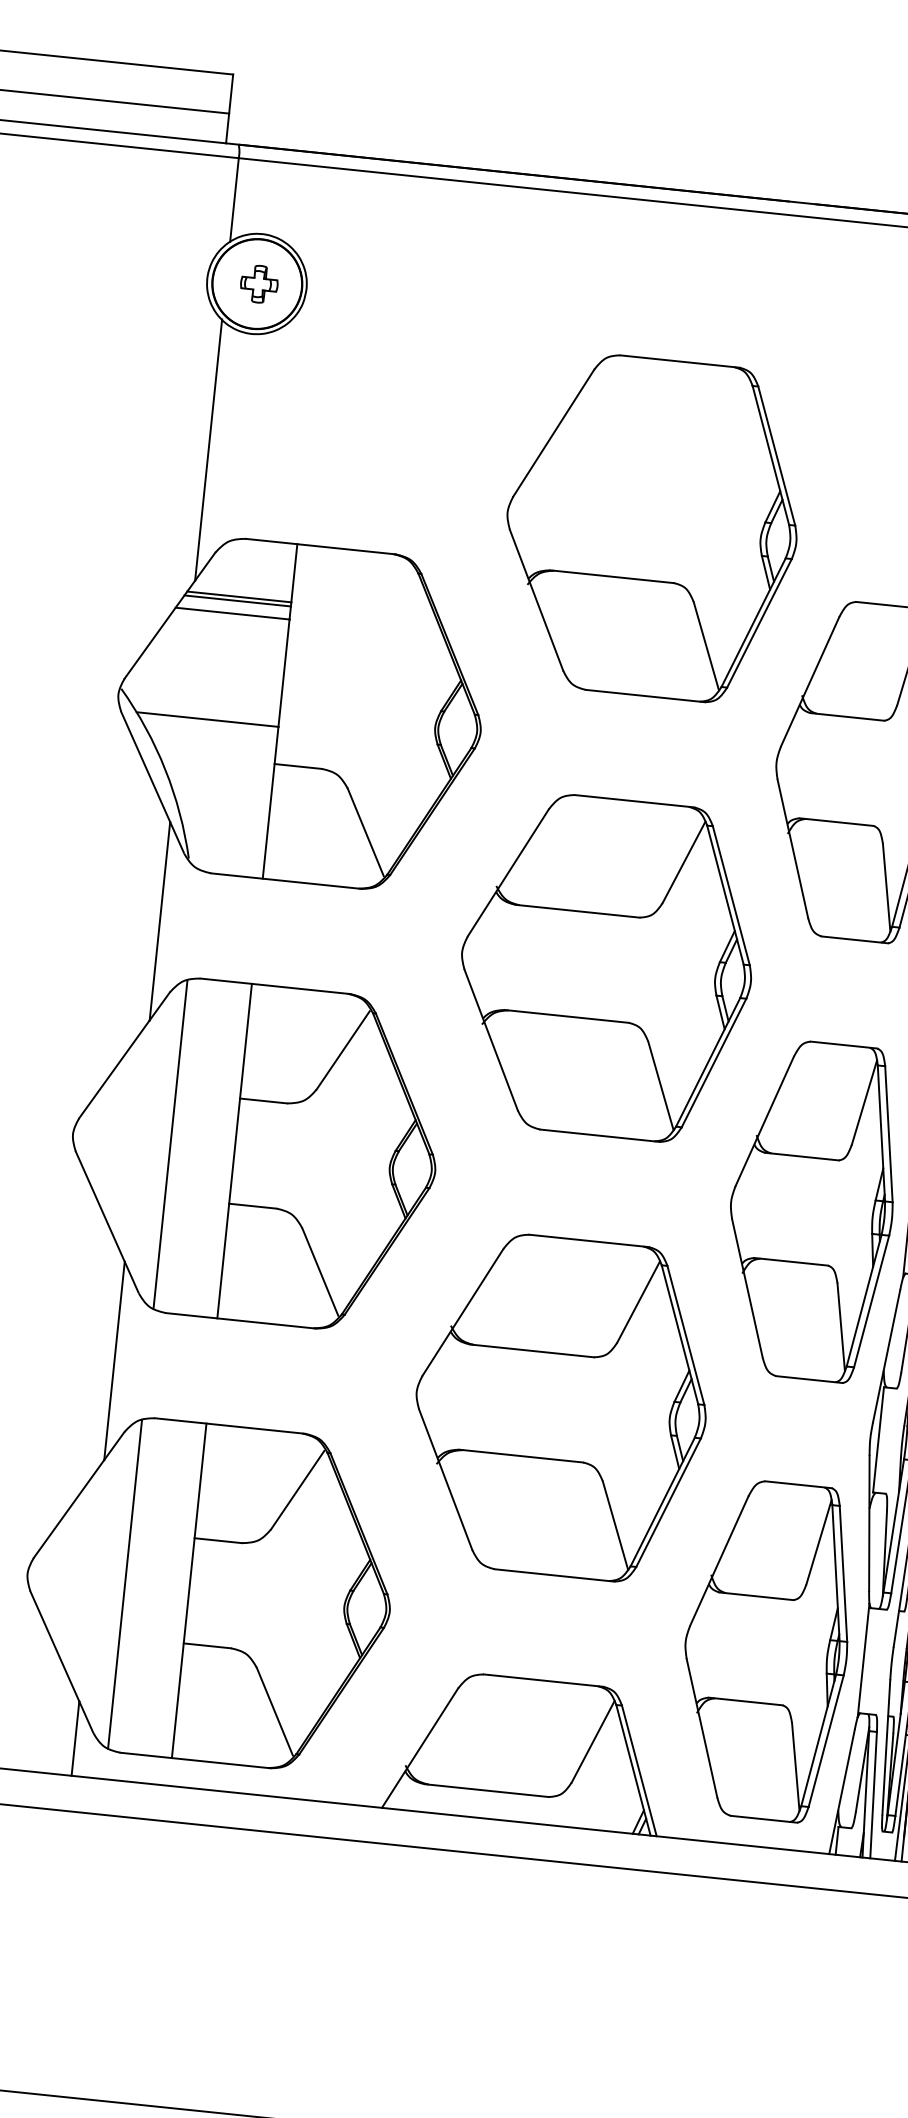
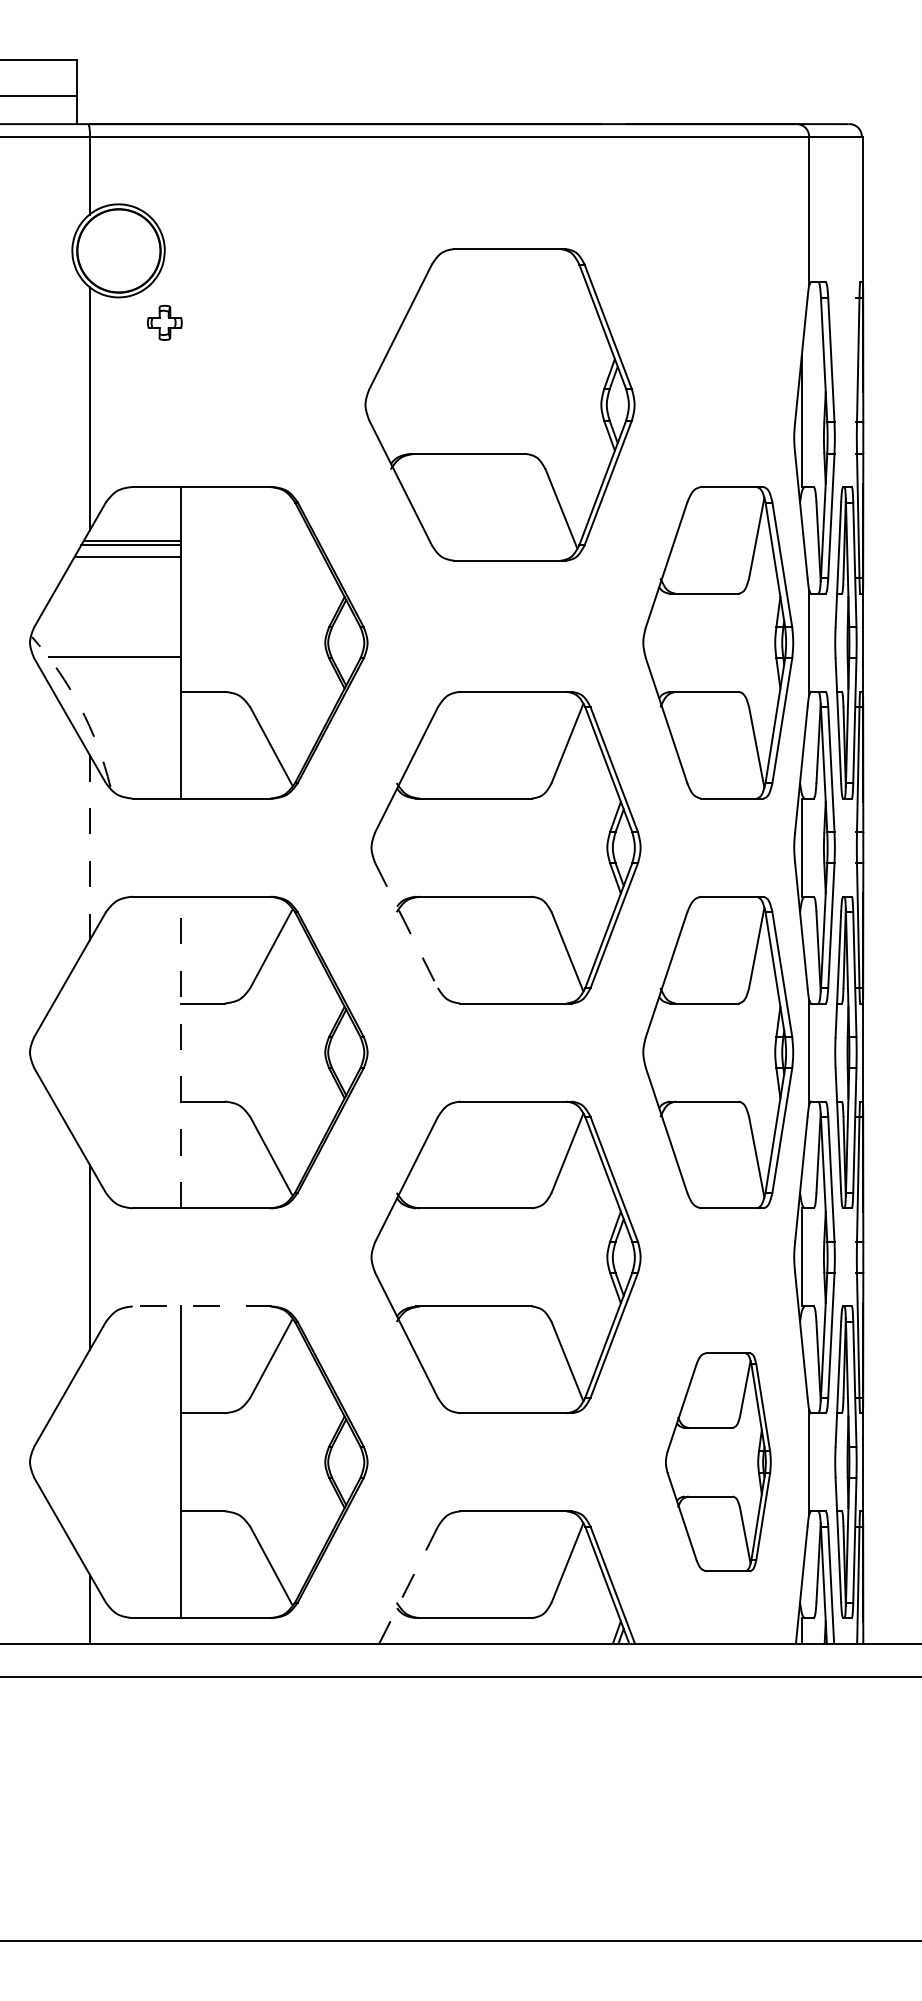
part: (259, 283) -> (164, 322), moved
part: (651, 527) -> (499, 404), moved
arc: (165, 769) -> (80, 707), solid -> dashed
line: (159, 922) -> (89, 848), solid -> dashed
line: (491, 1039) -> (406, 925), solid -> dashed
line: (170, 1144) -> (120, 1052), removed
line: (234, 1151) -> (180, 1052), solid -> dashed
line: (229, 1426) -> (202, 1306), solid -> dashed
line: (124, 1584) -> (120, 1462), removed
part: (766, 1649) -> (718, 1461), size x0.7
line: (420, 1748) -> (408, 1585), solid -> dashed

